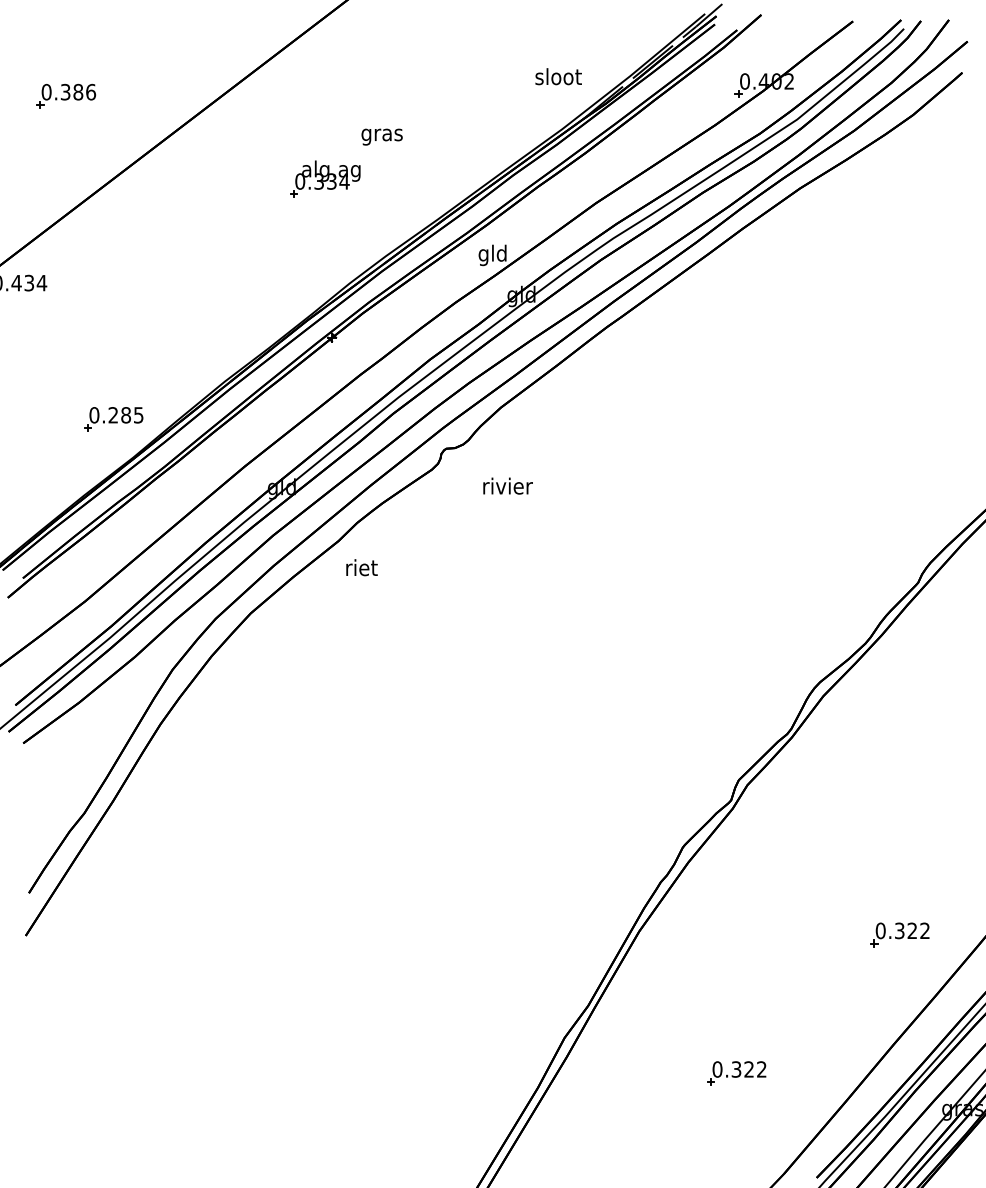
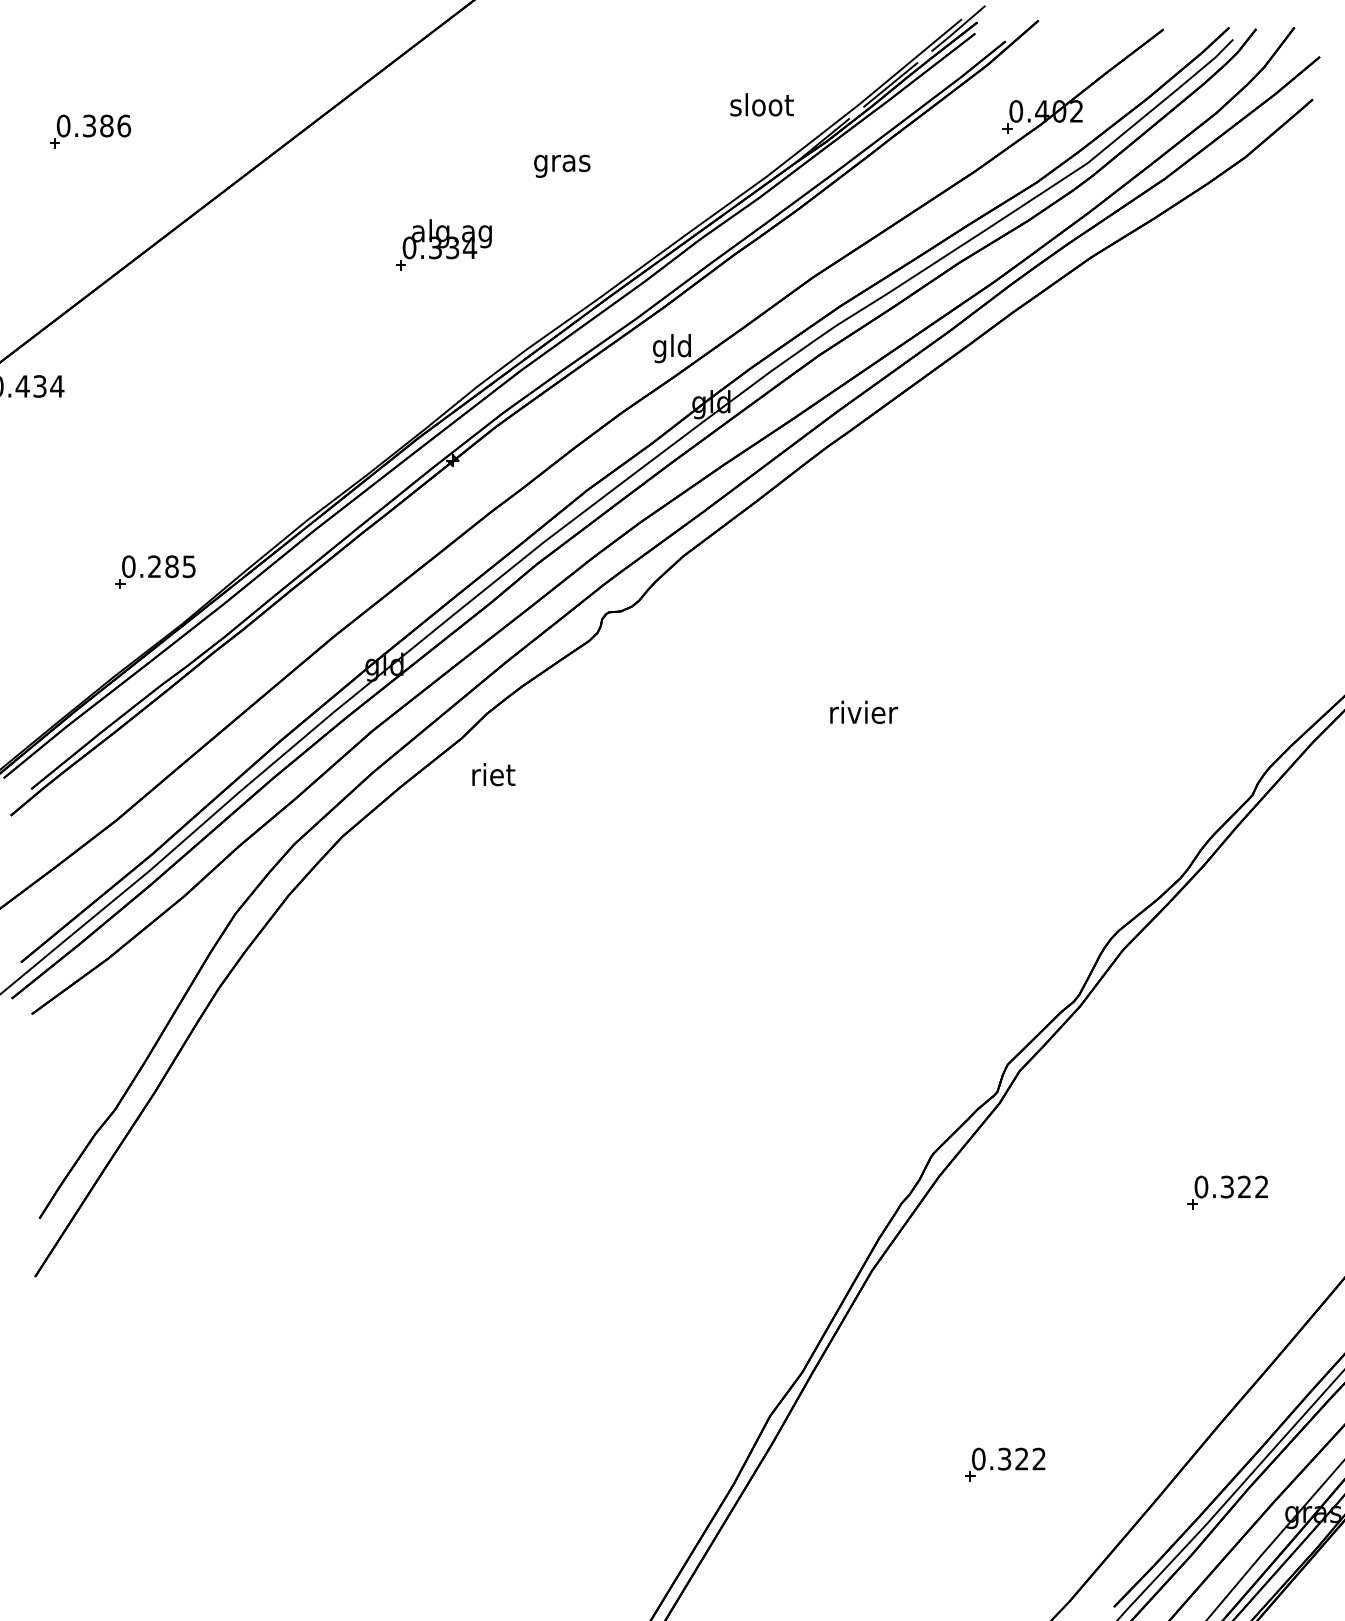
text: (382, 136) -> (562, 165), moved
text: (507, 485) -> (863, 711), moved
part: (899, 934) -> (1227, 1192), moved

